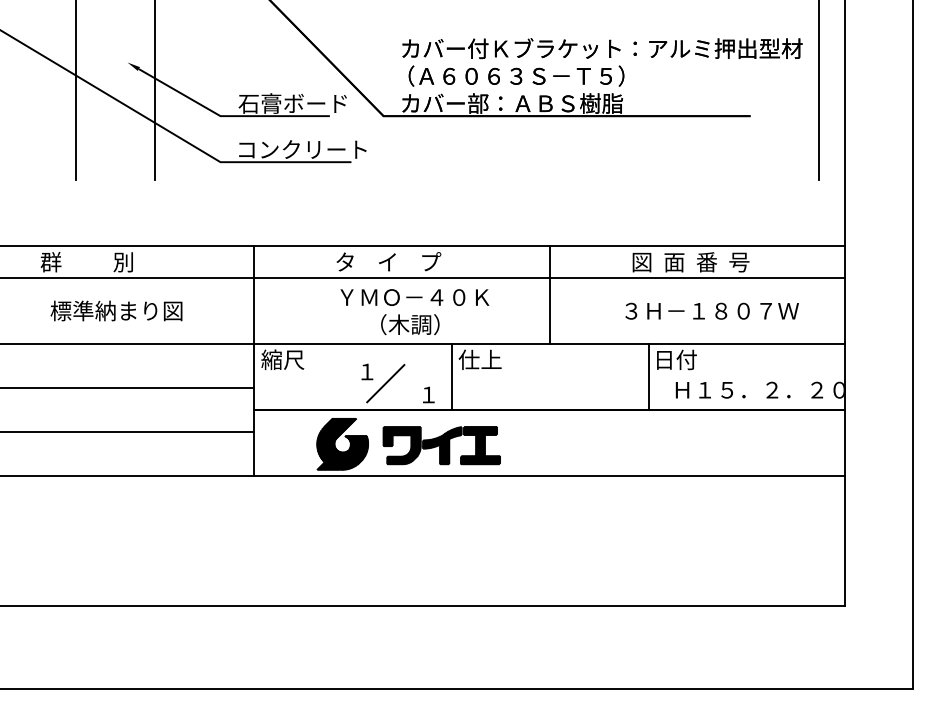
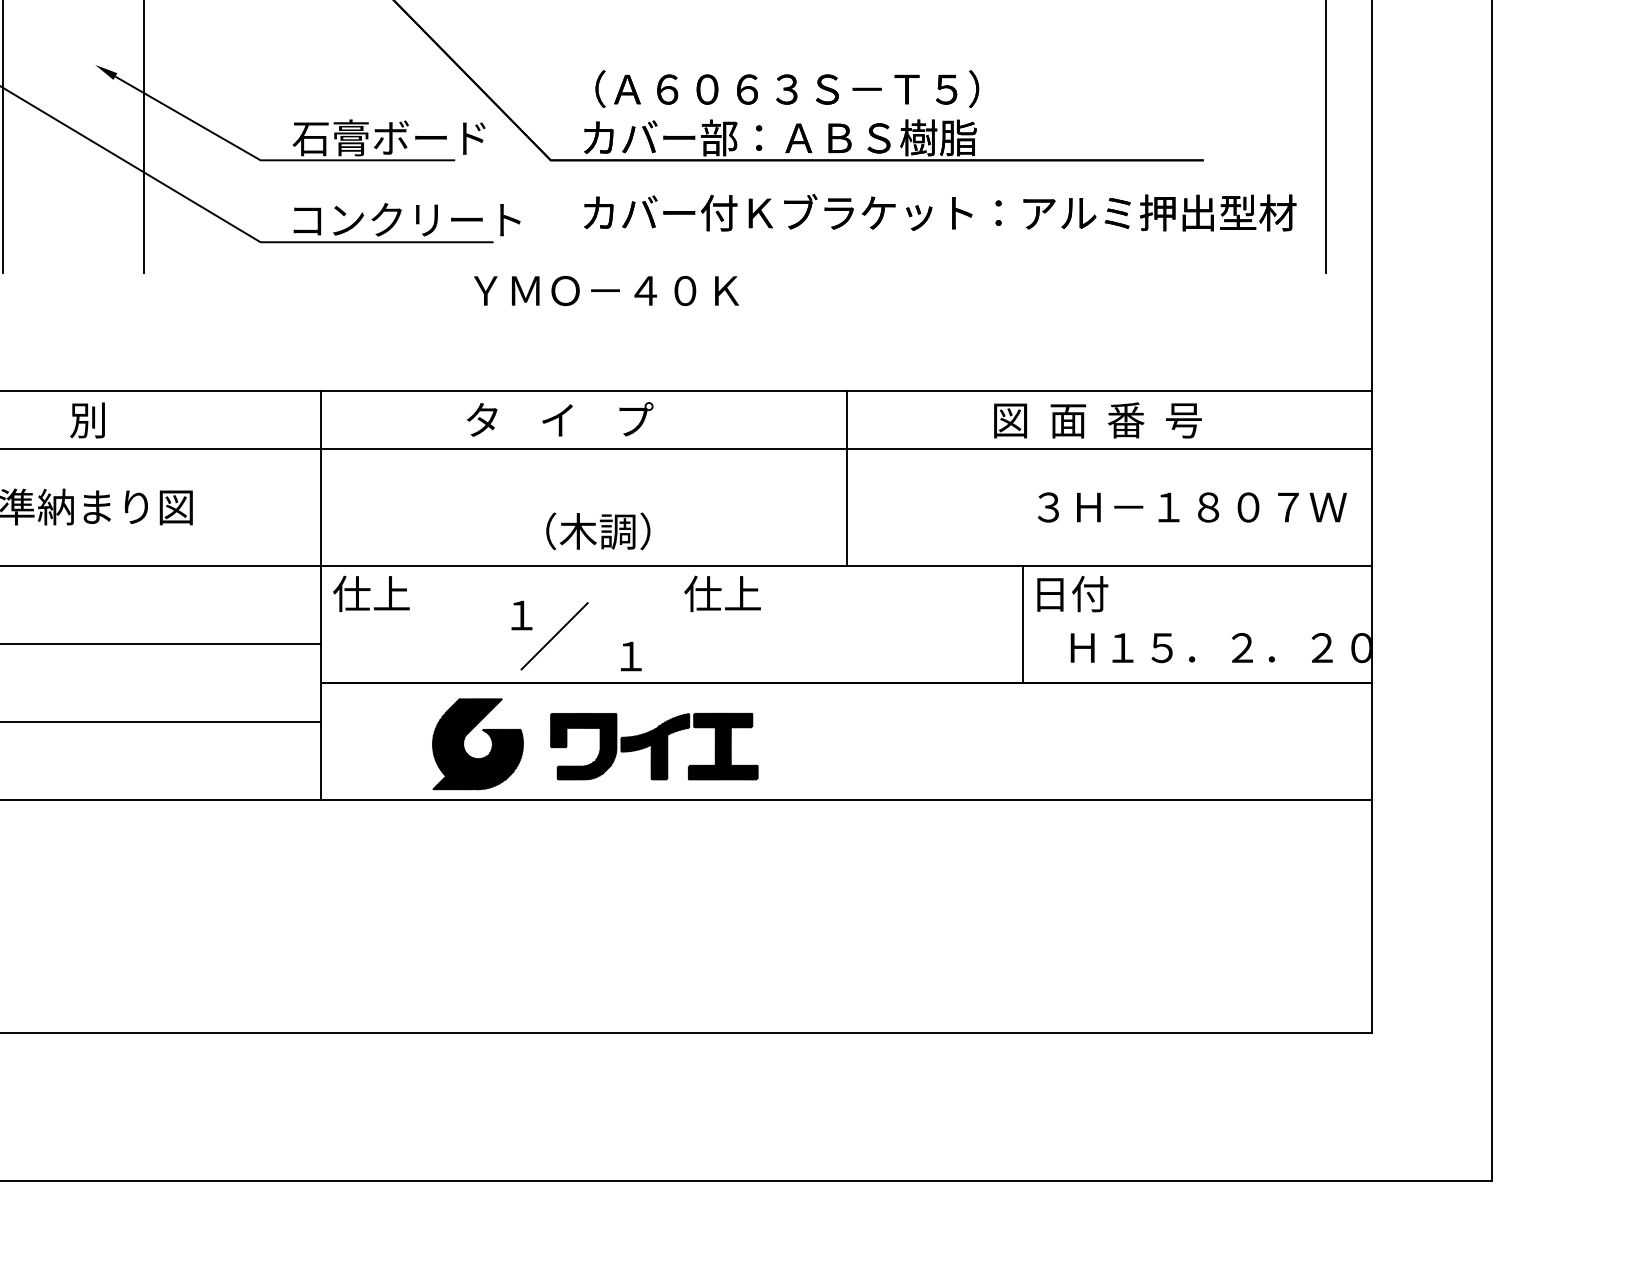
text: (602, 48) -> (940, 212), moved
text: (414, 297) -> (605, 290), moved
text: (711, 310) -> (1191, 506), moved
text: (282, 359) -> (370, 593), 縮尺 -> 仕上
line: (451, 376) -> (671, 623), removed

